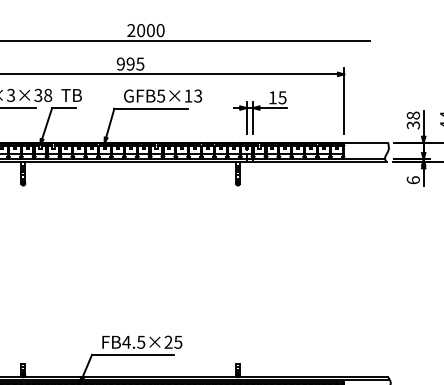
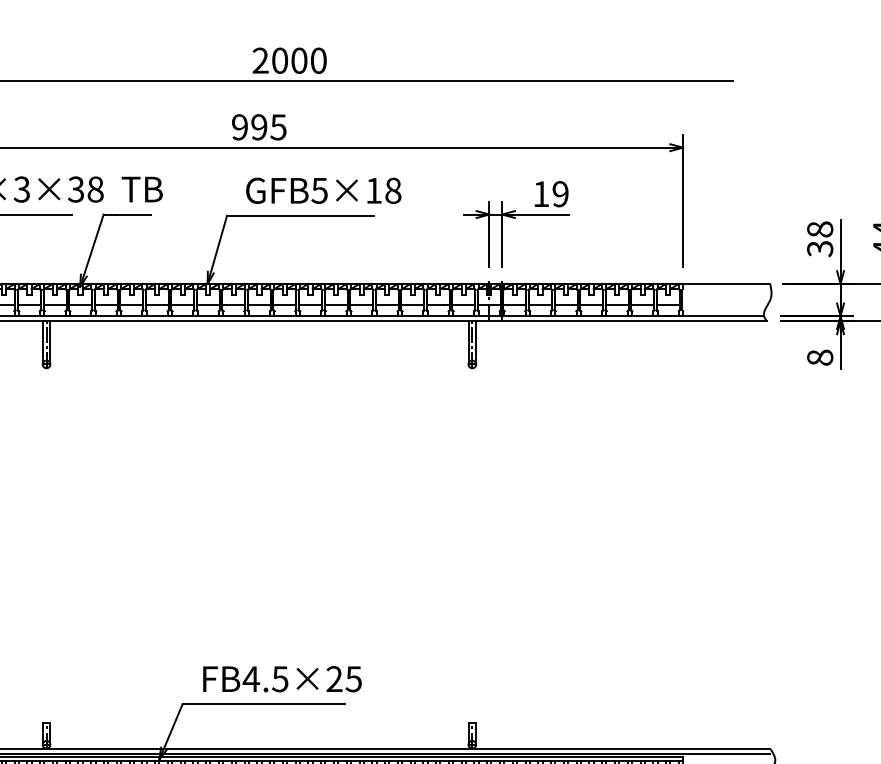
text: (198, 95) -> (393, 189), GFB5×13 -> GFB5×18
text: (282, 97) -> (560, 193), 15 -> 19
text: (412, 180) -> (818, 358), 6 -> 8

